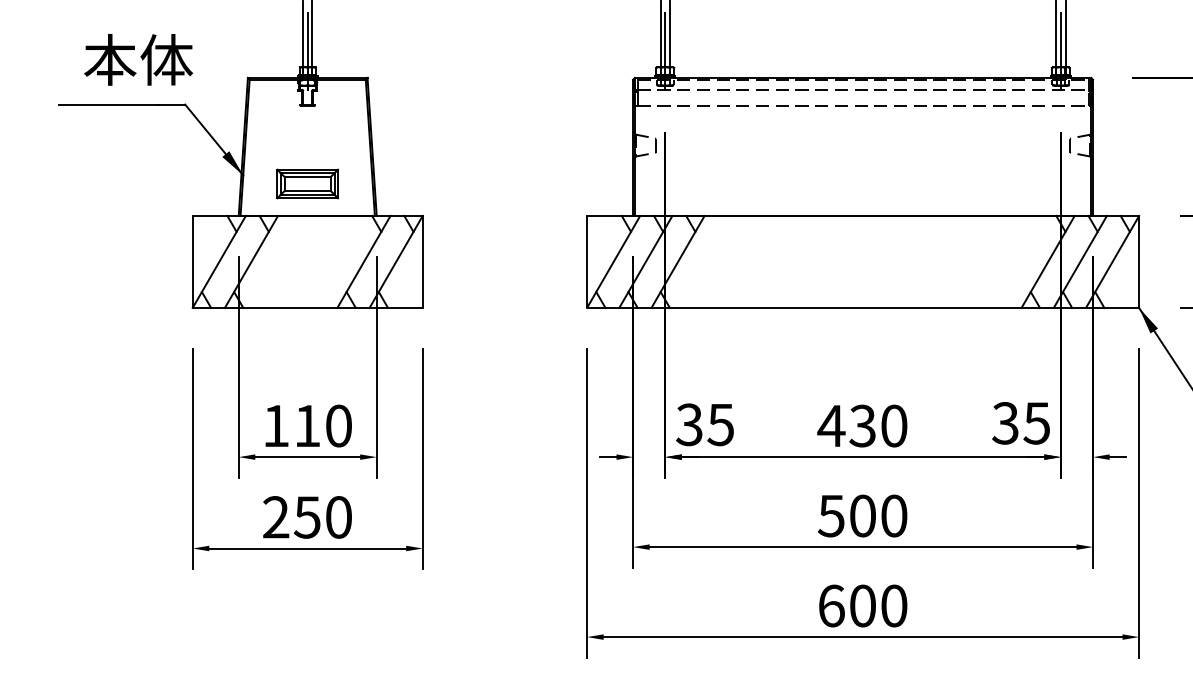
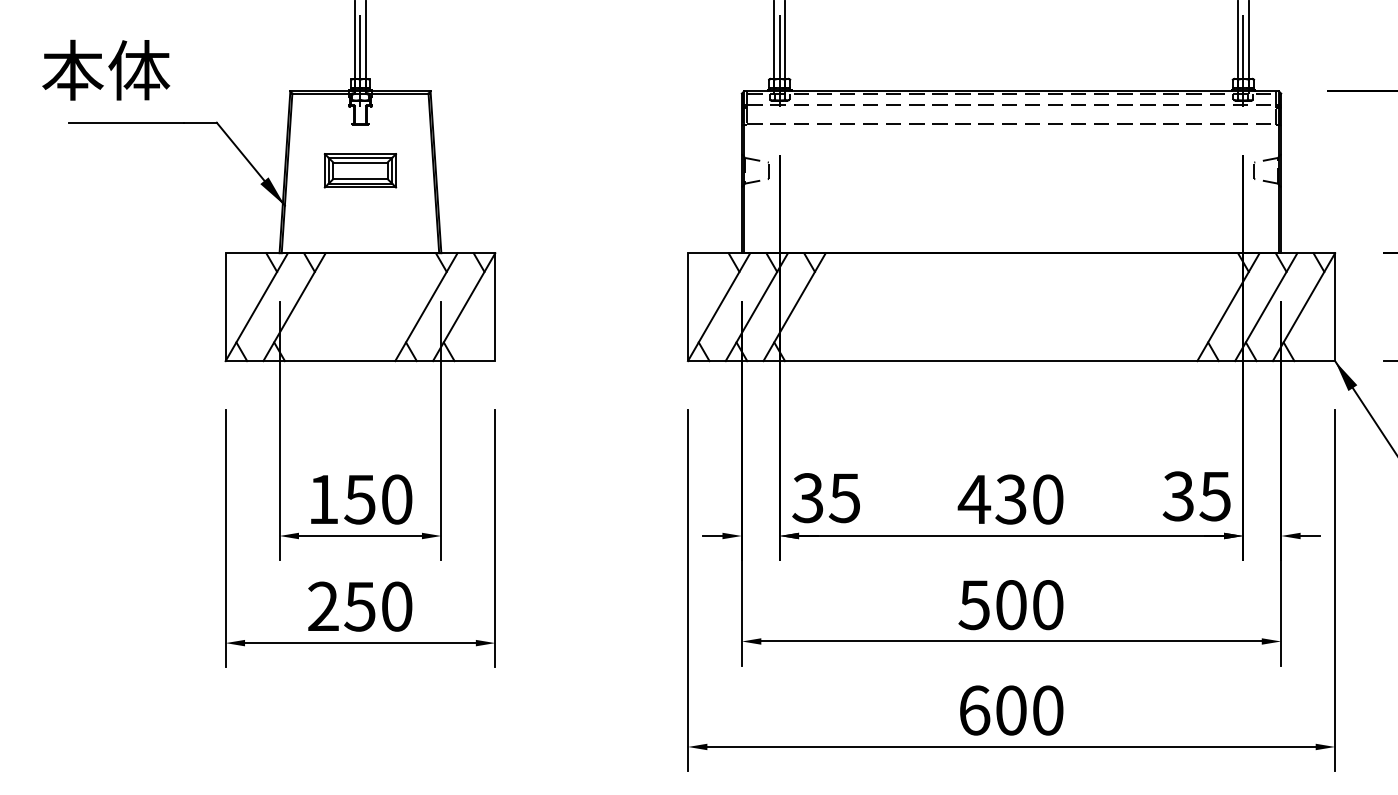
text: (138, 59) -> (106, 69), moved
part: (307, 183) -> (360, 170), moved
text: (306, 426) -> (359, 499), 110 -> 150

